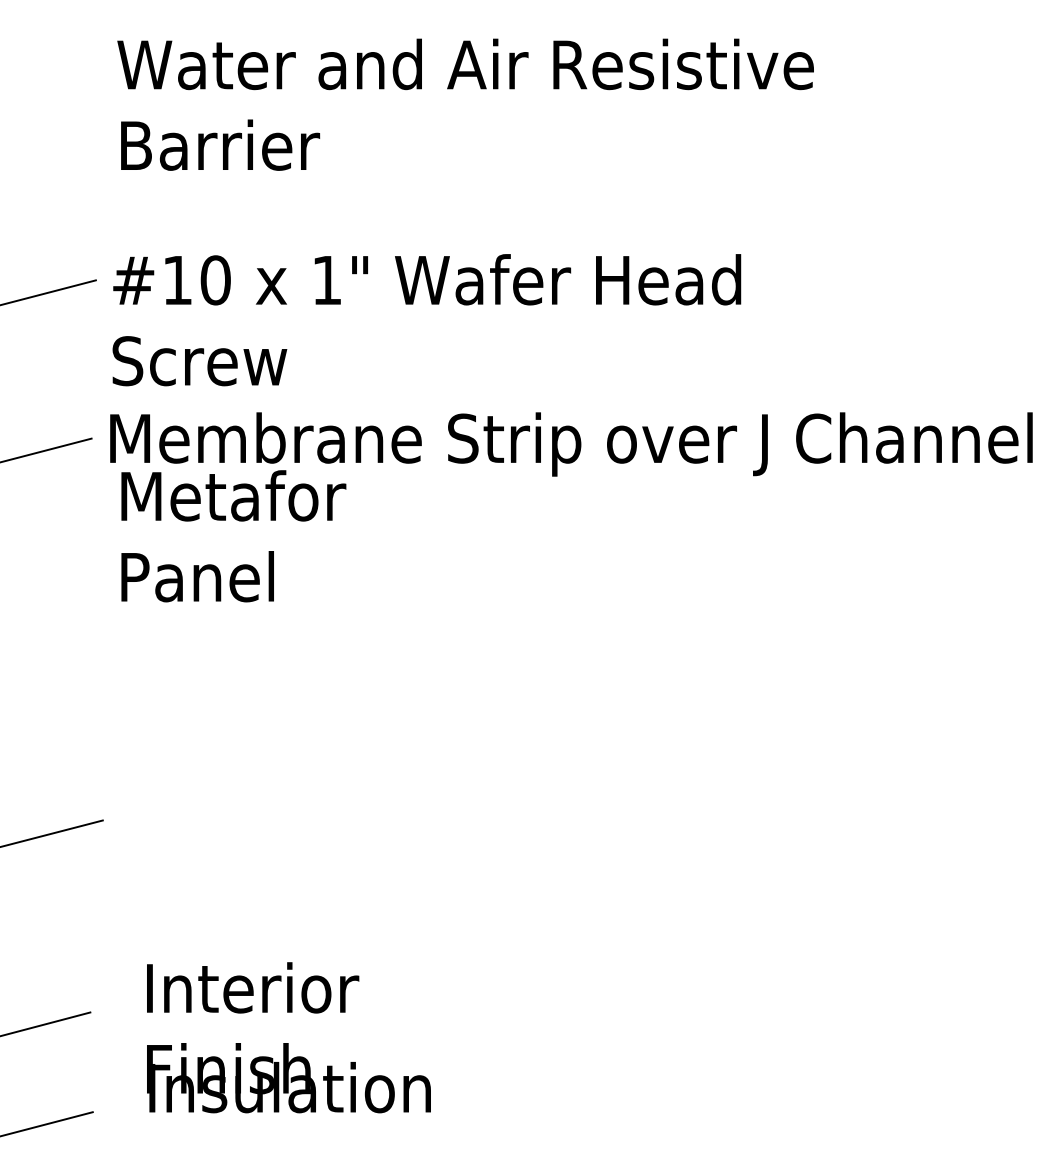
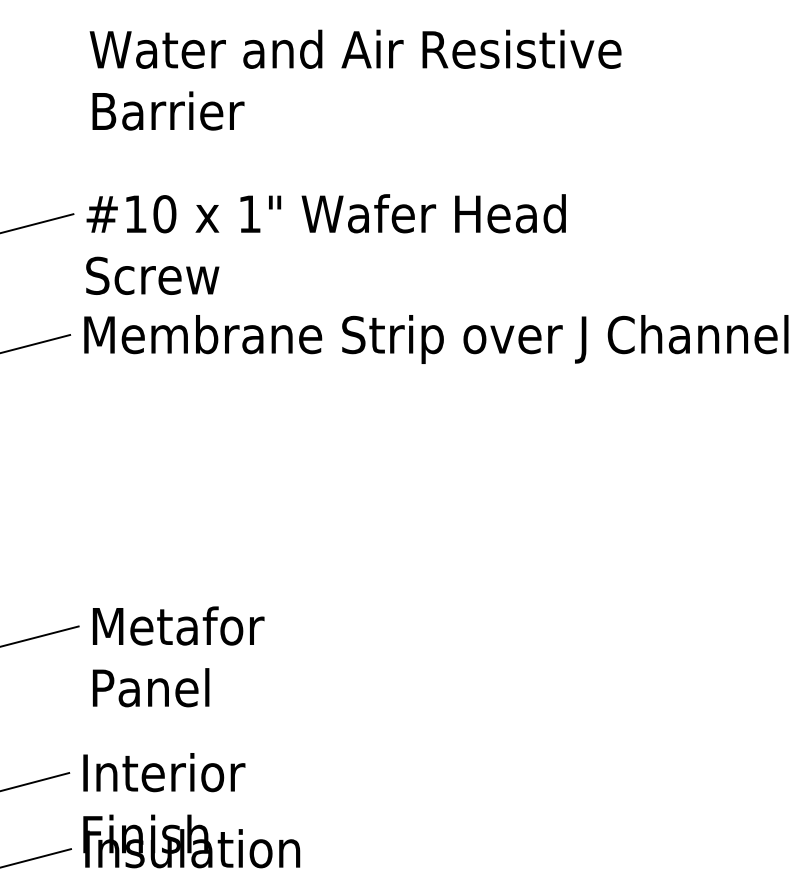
text: (233, 536) -> (178, 657), moved
text: (288, 1037) -> (191, 810), moved

